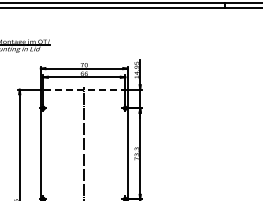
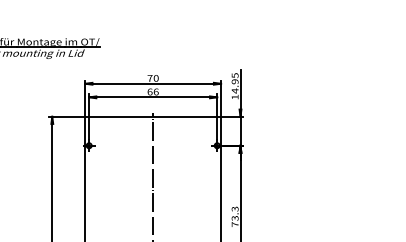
line: (83, 89) -> (151, 116), dashed -> solid

